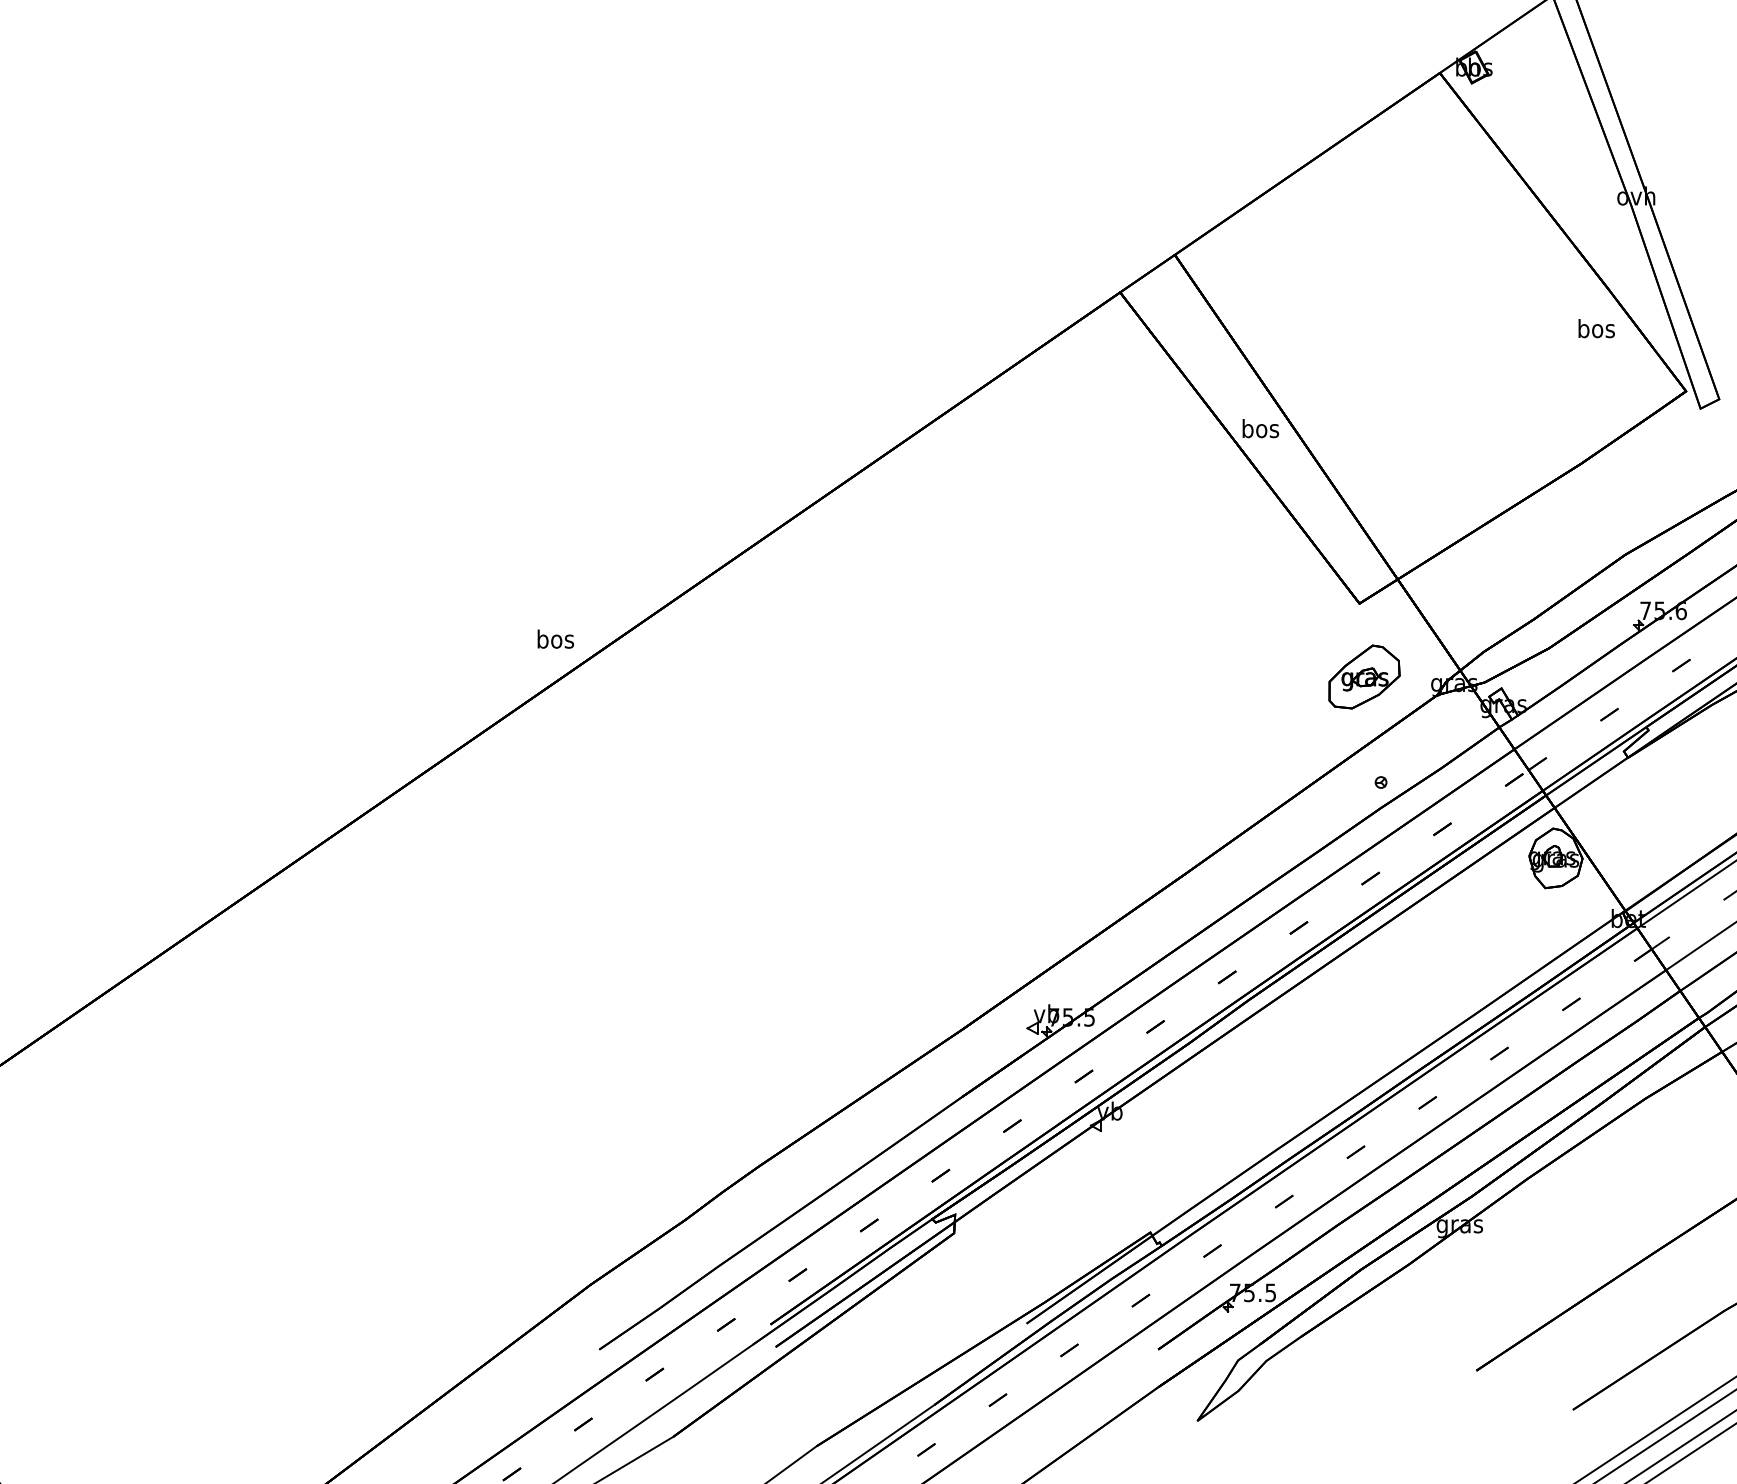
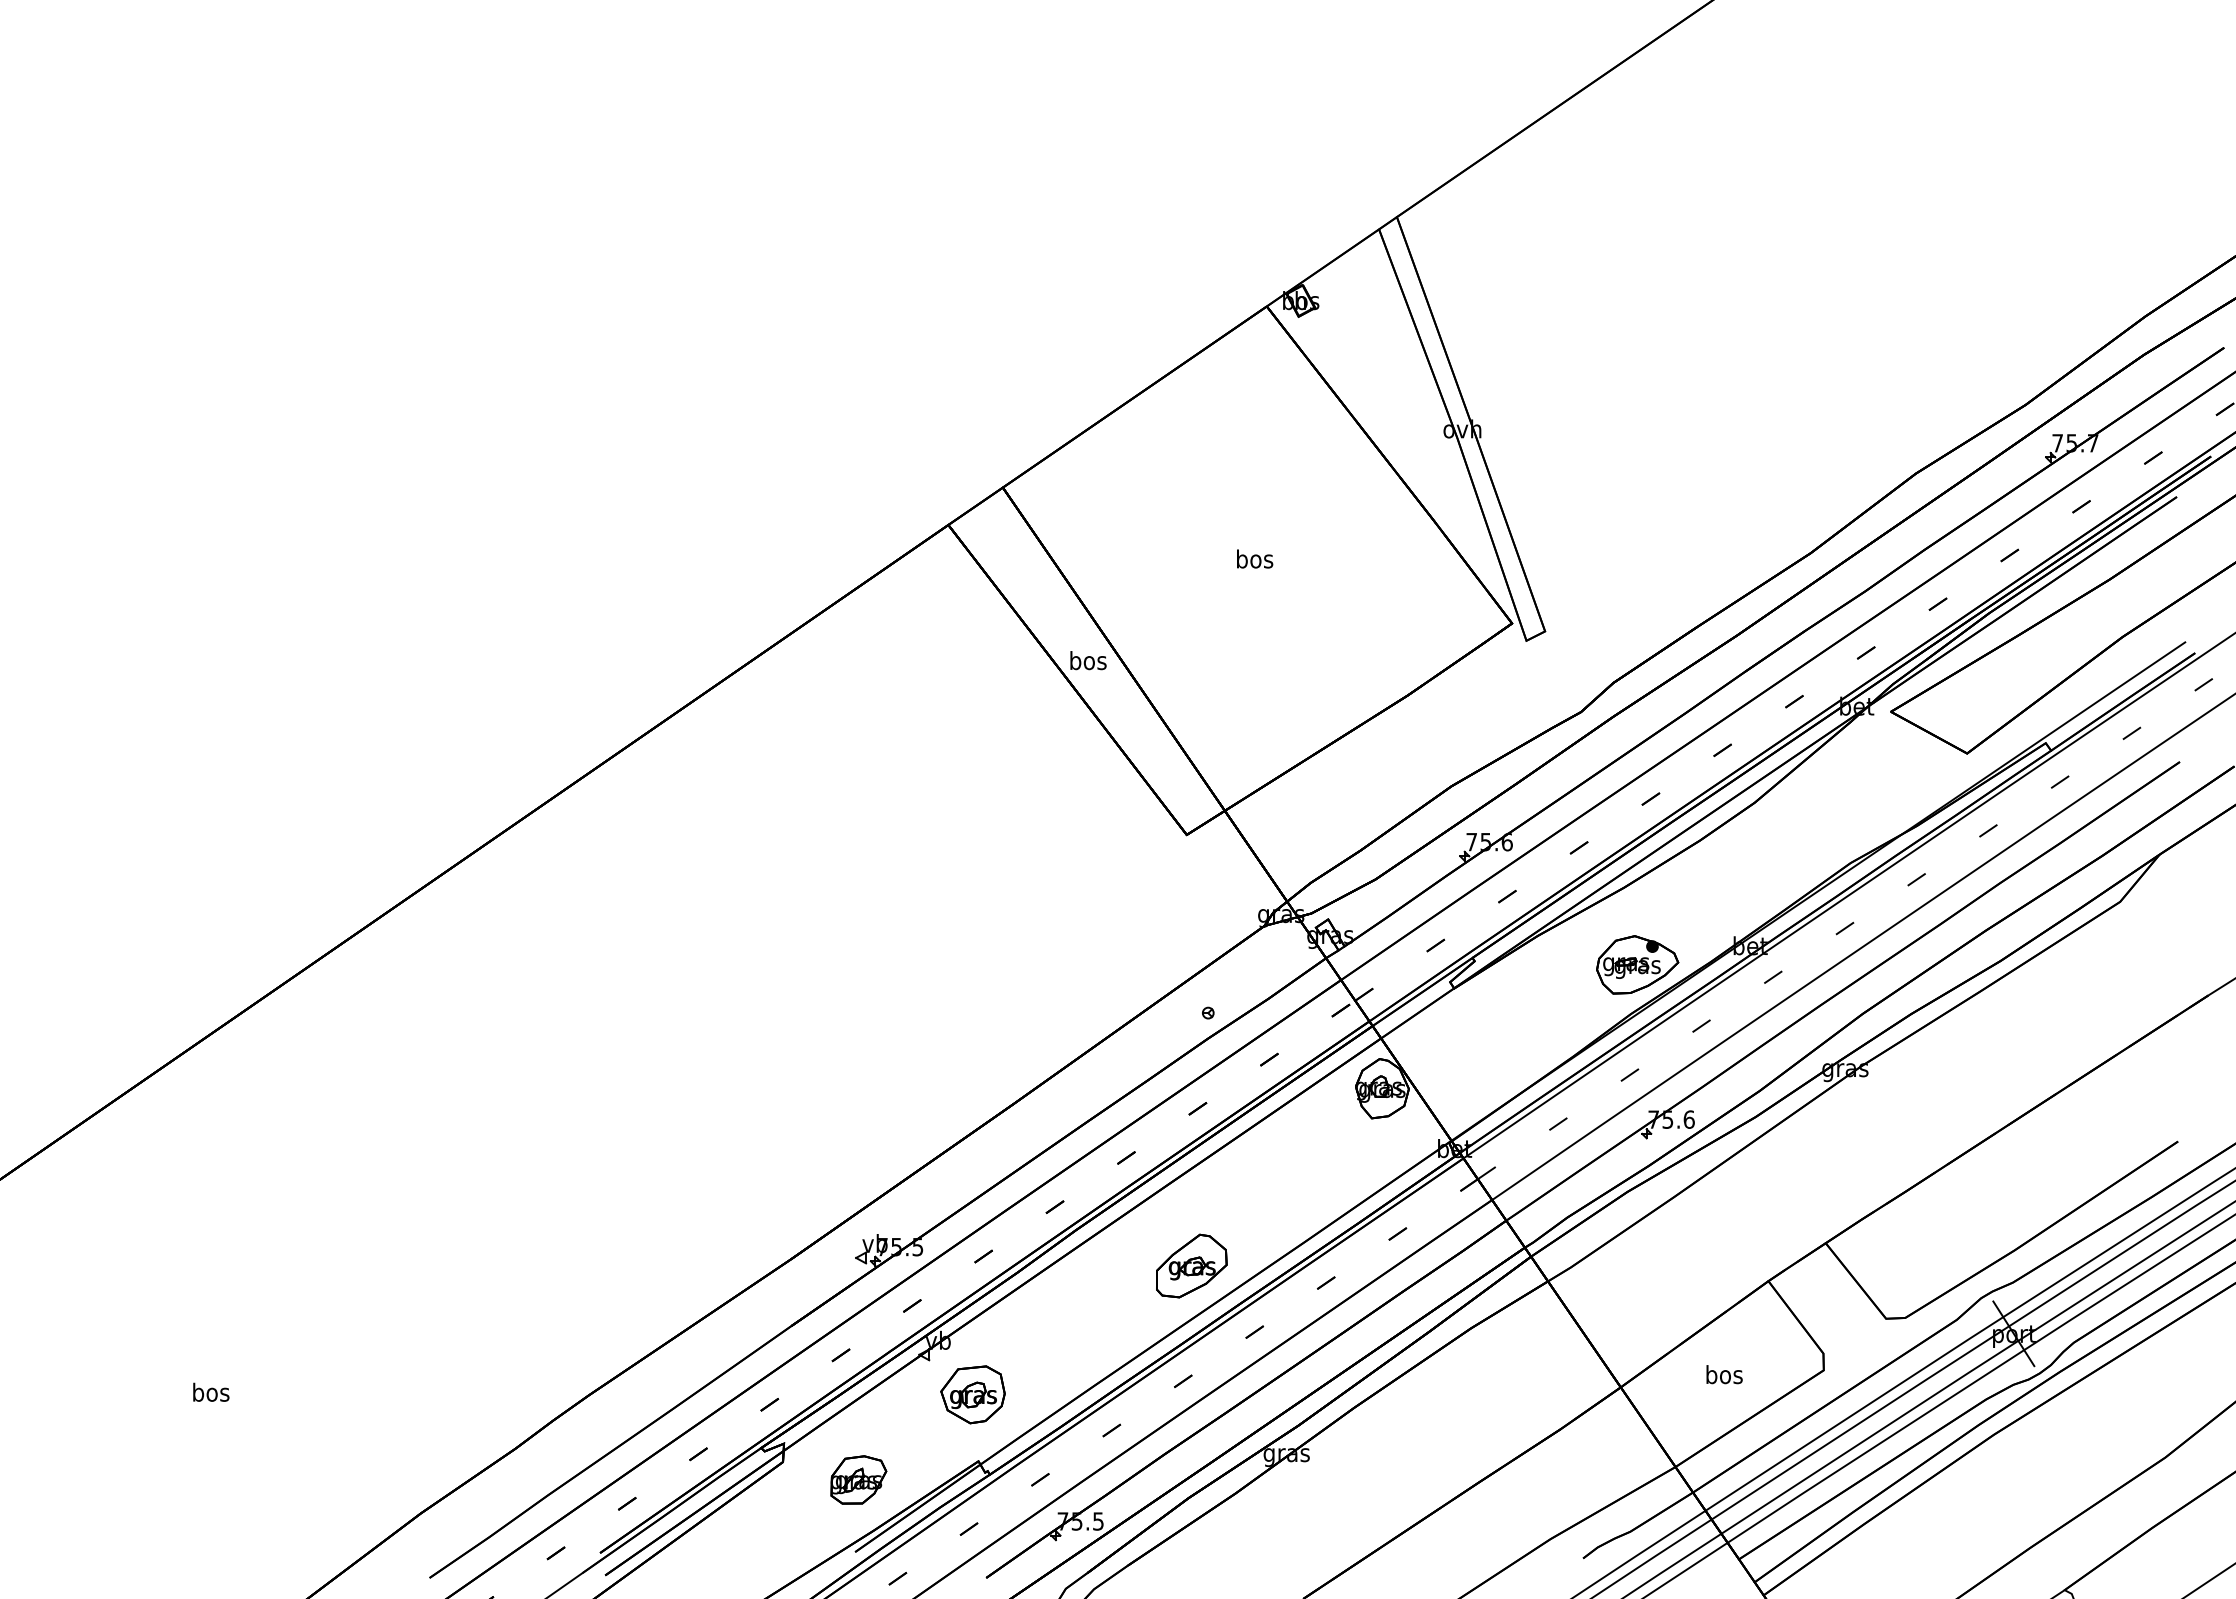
text: (1597, 328) -> (1255, 558), moved
text: (556, 638) -> (211, 1391), moved
part: (1364, 676) -> (1191, 1265), moved
part: (1144, 1165) -> (972, 1394), added
part: (1029, 1250) -> (858, 1479), added

